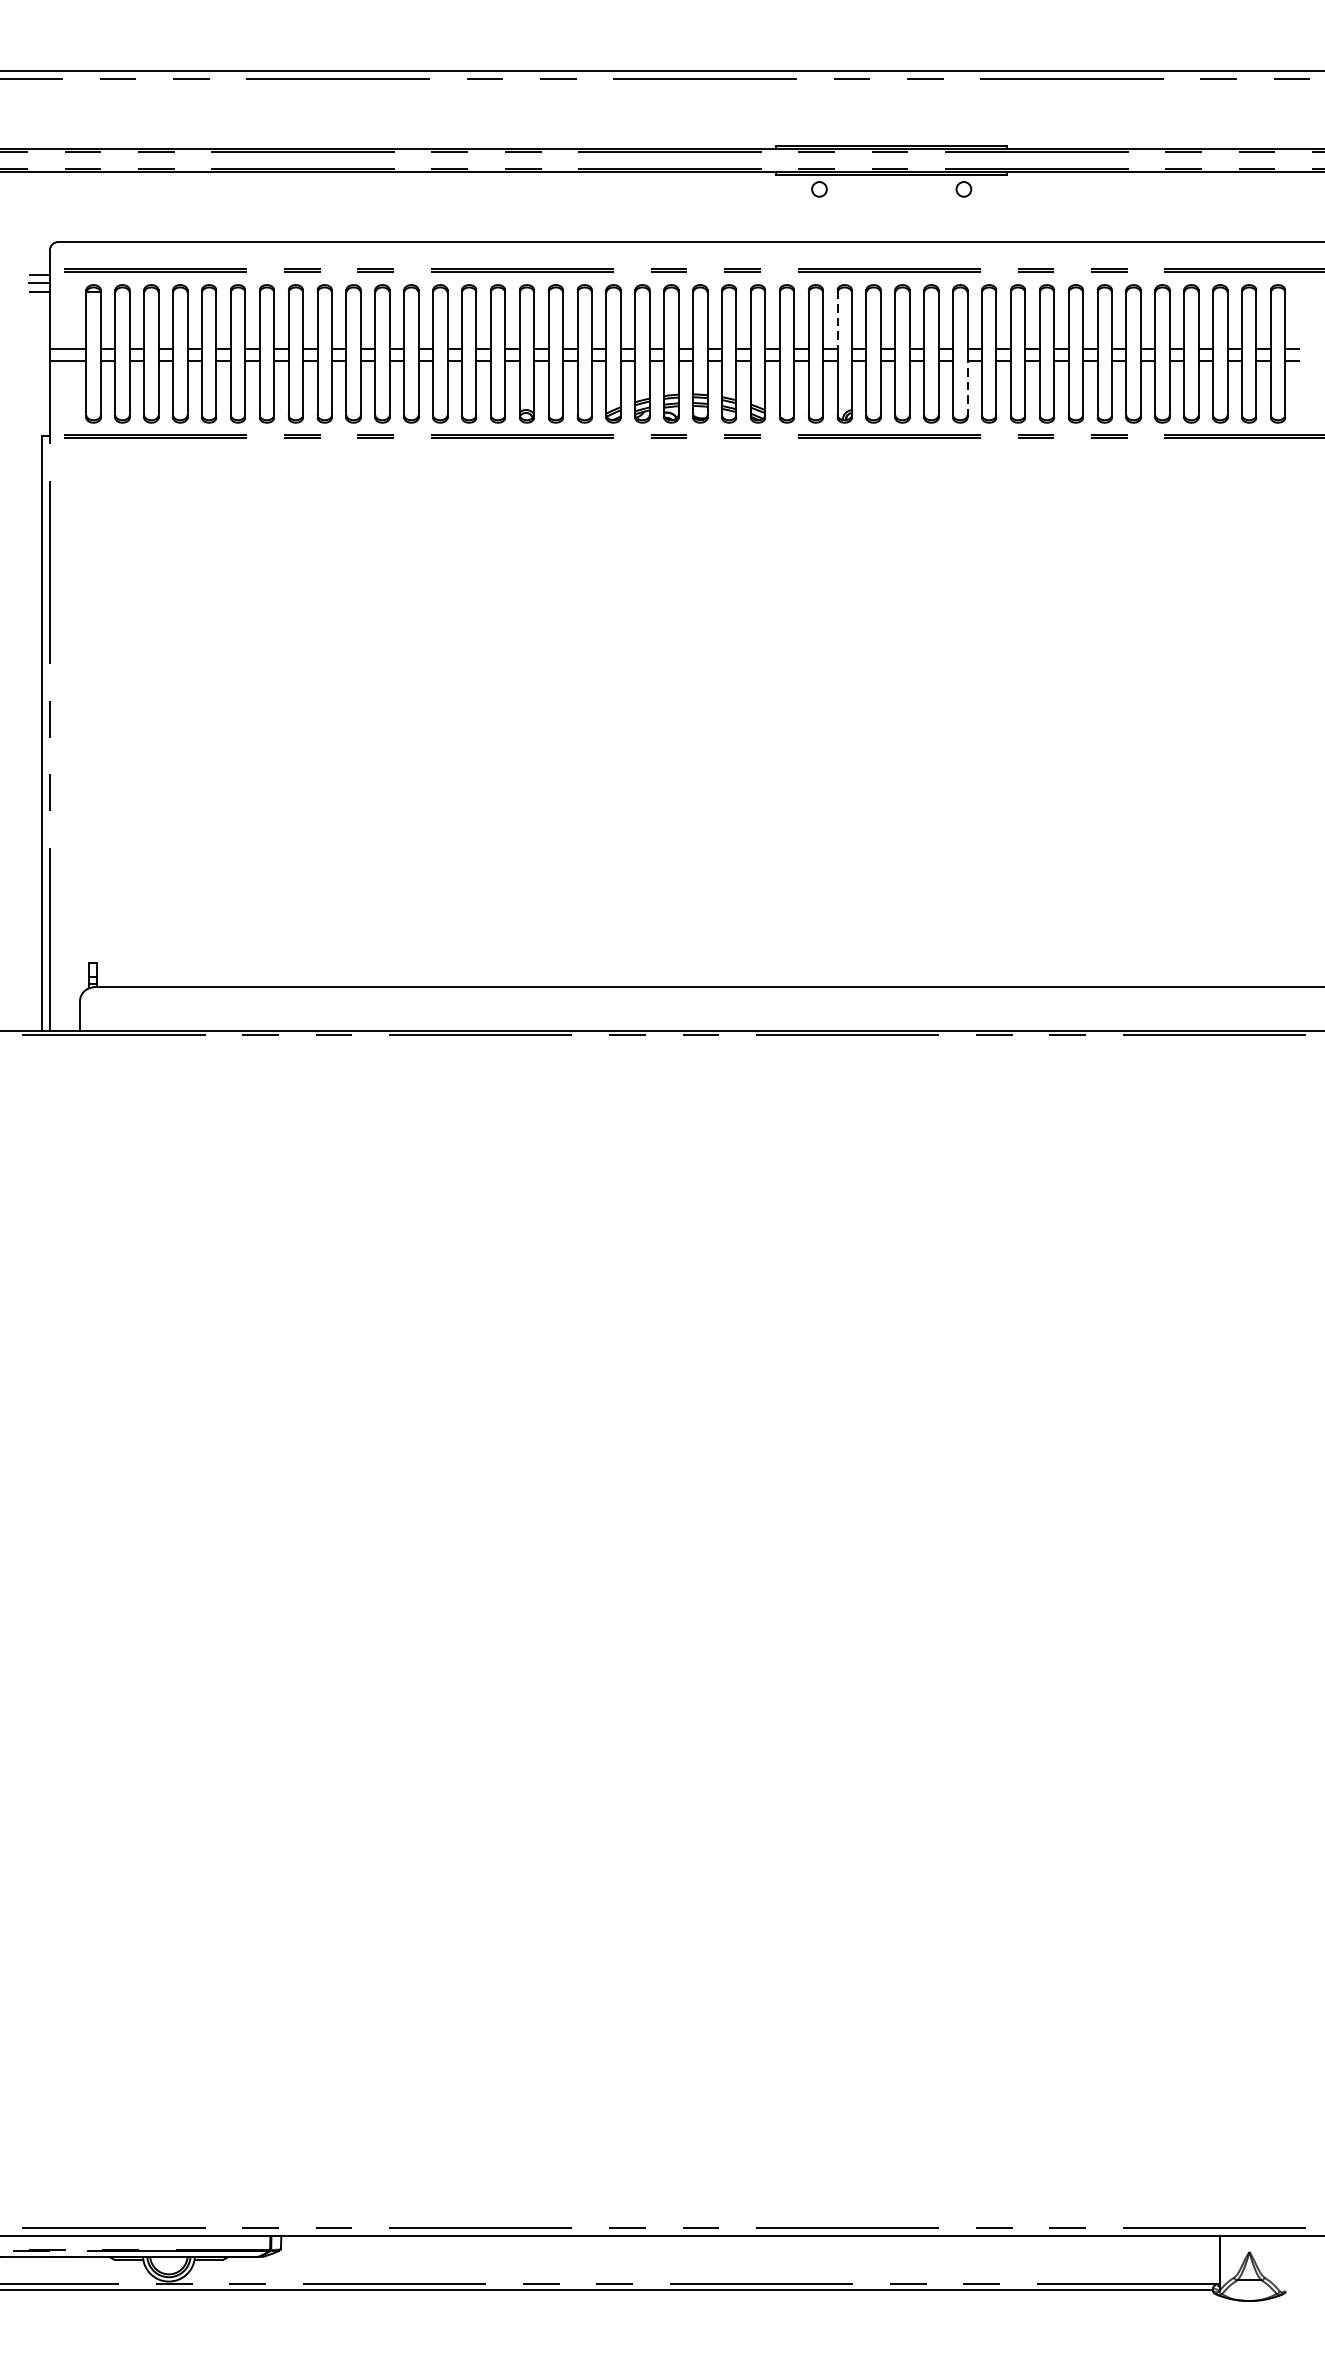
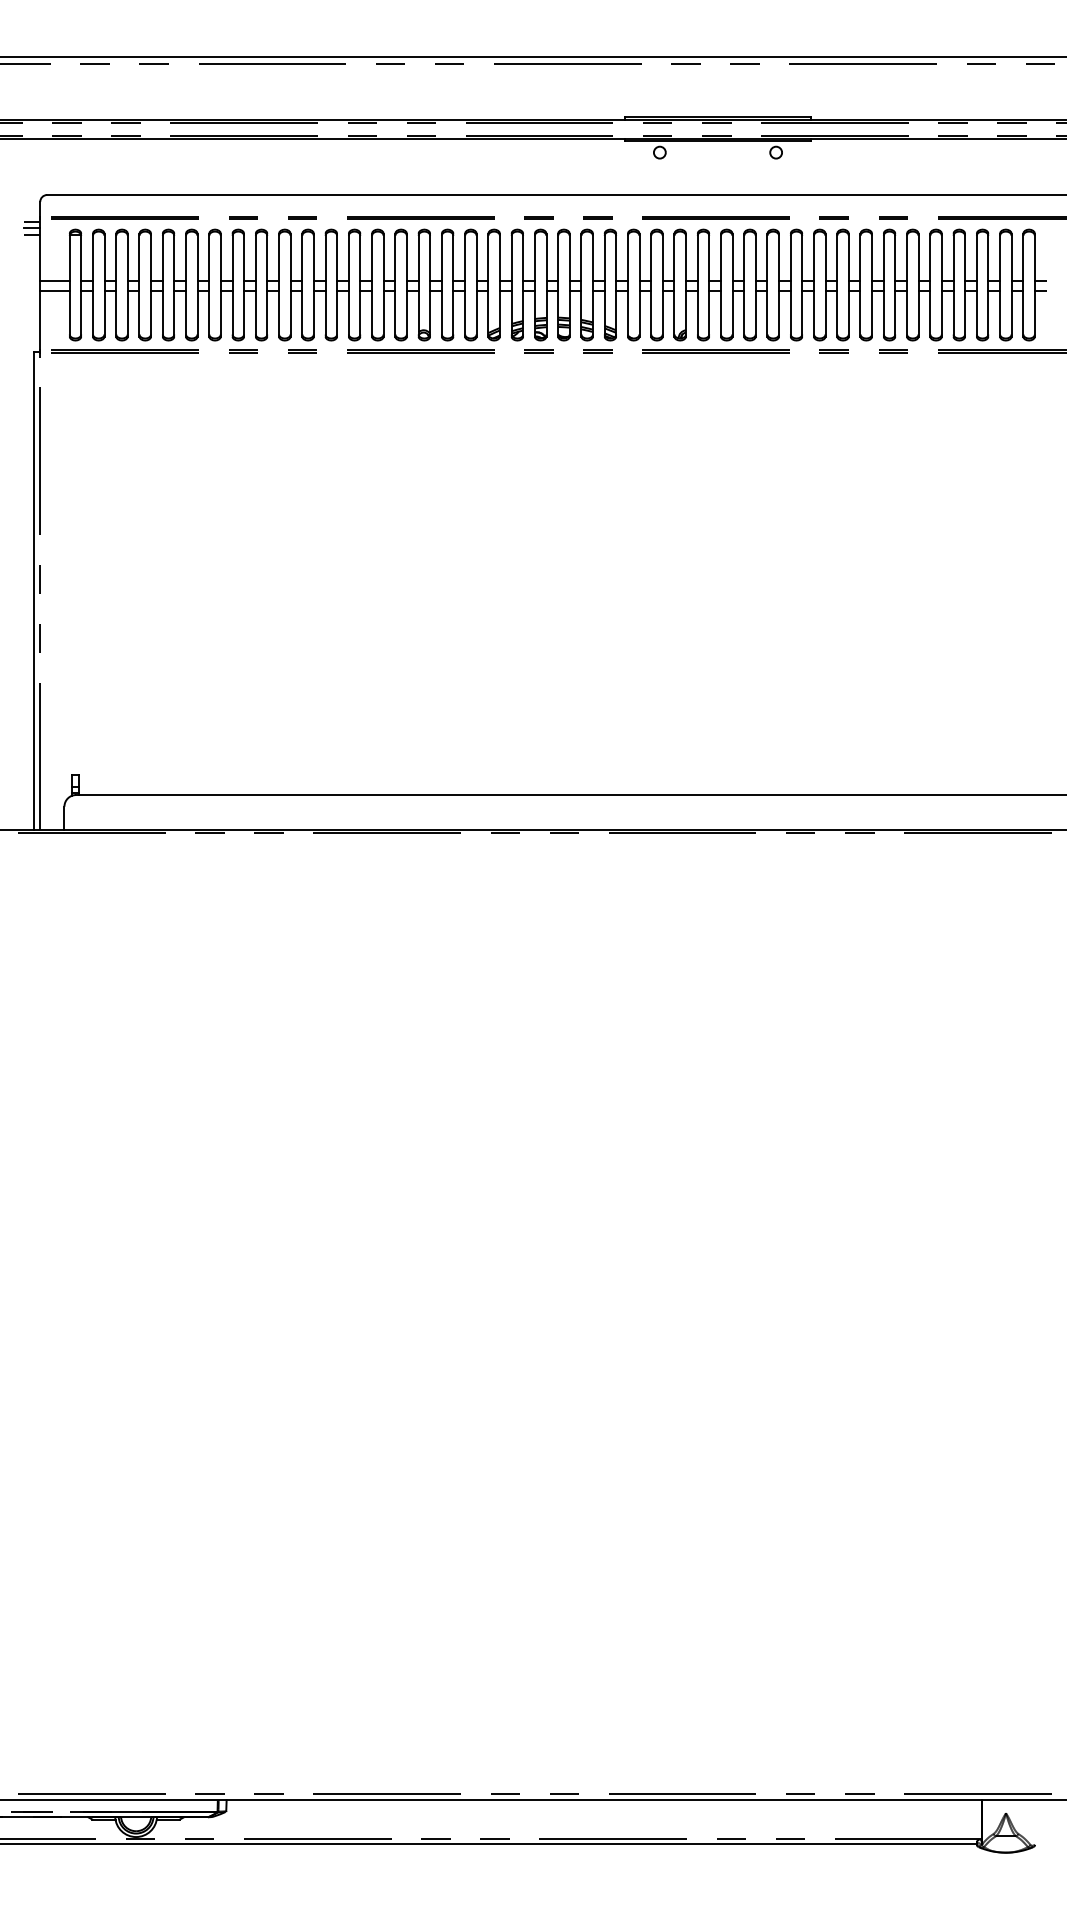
line: (837, 319) -> (674, 257), dashed -> solid
line: (968, 389) -> (779, 313), dashed -> solid

